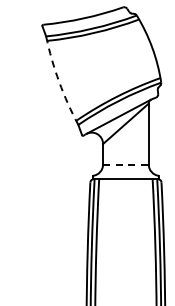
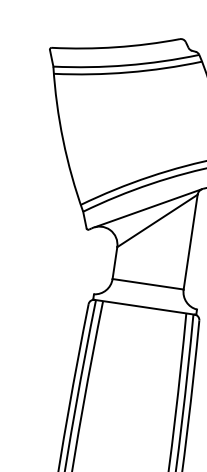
arc: (59, 81) -> (63, 139), dashed -> solid
line: (125, 164) -> (147, 284), dashed -> solid

